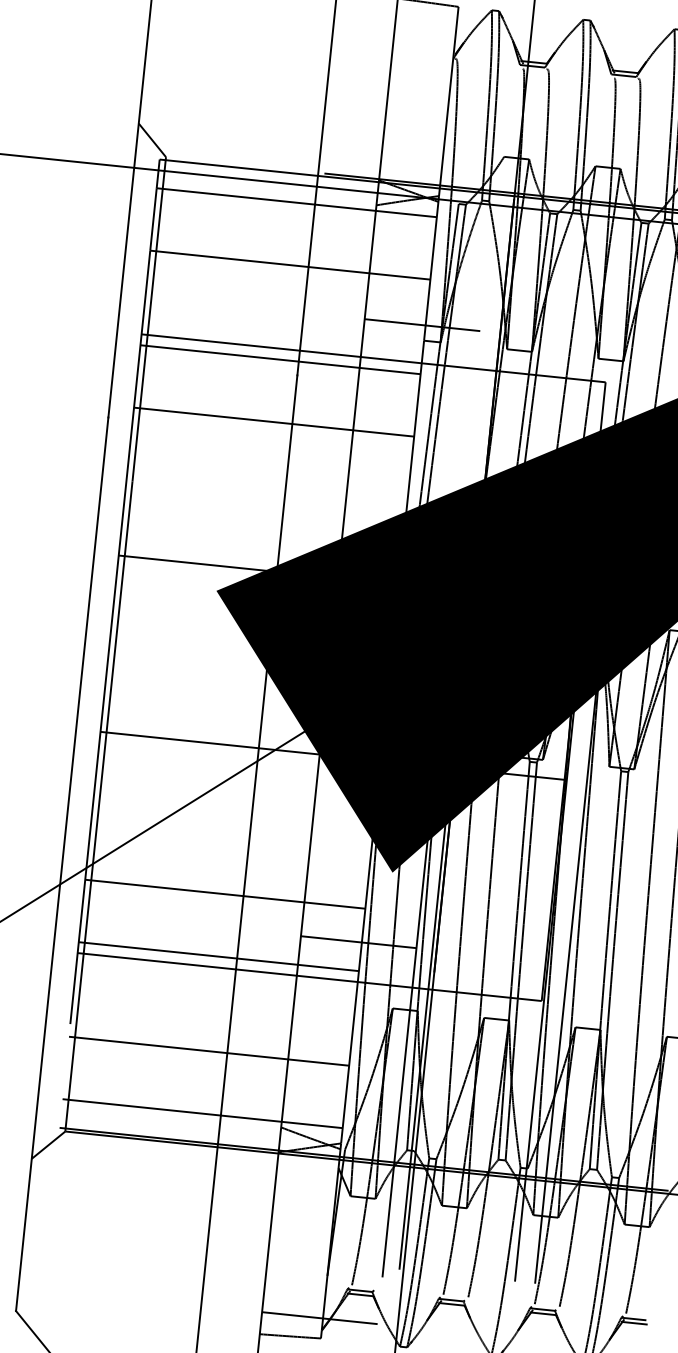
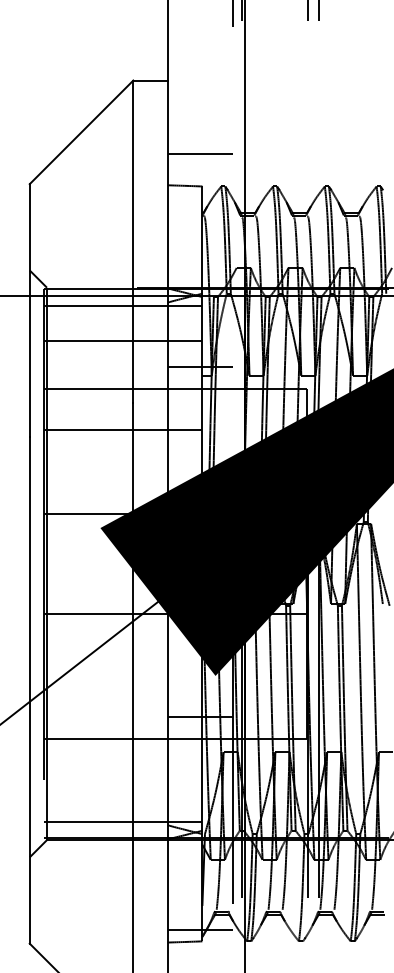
line: (279, 359) -> (122, 394), removed
line: (224, 893) -> (122, 697), removed
line: (217, 957) -> (122, 733), removed
line: (208, 1050) -> (122, 786), removed

